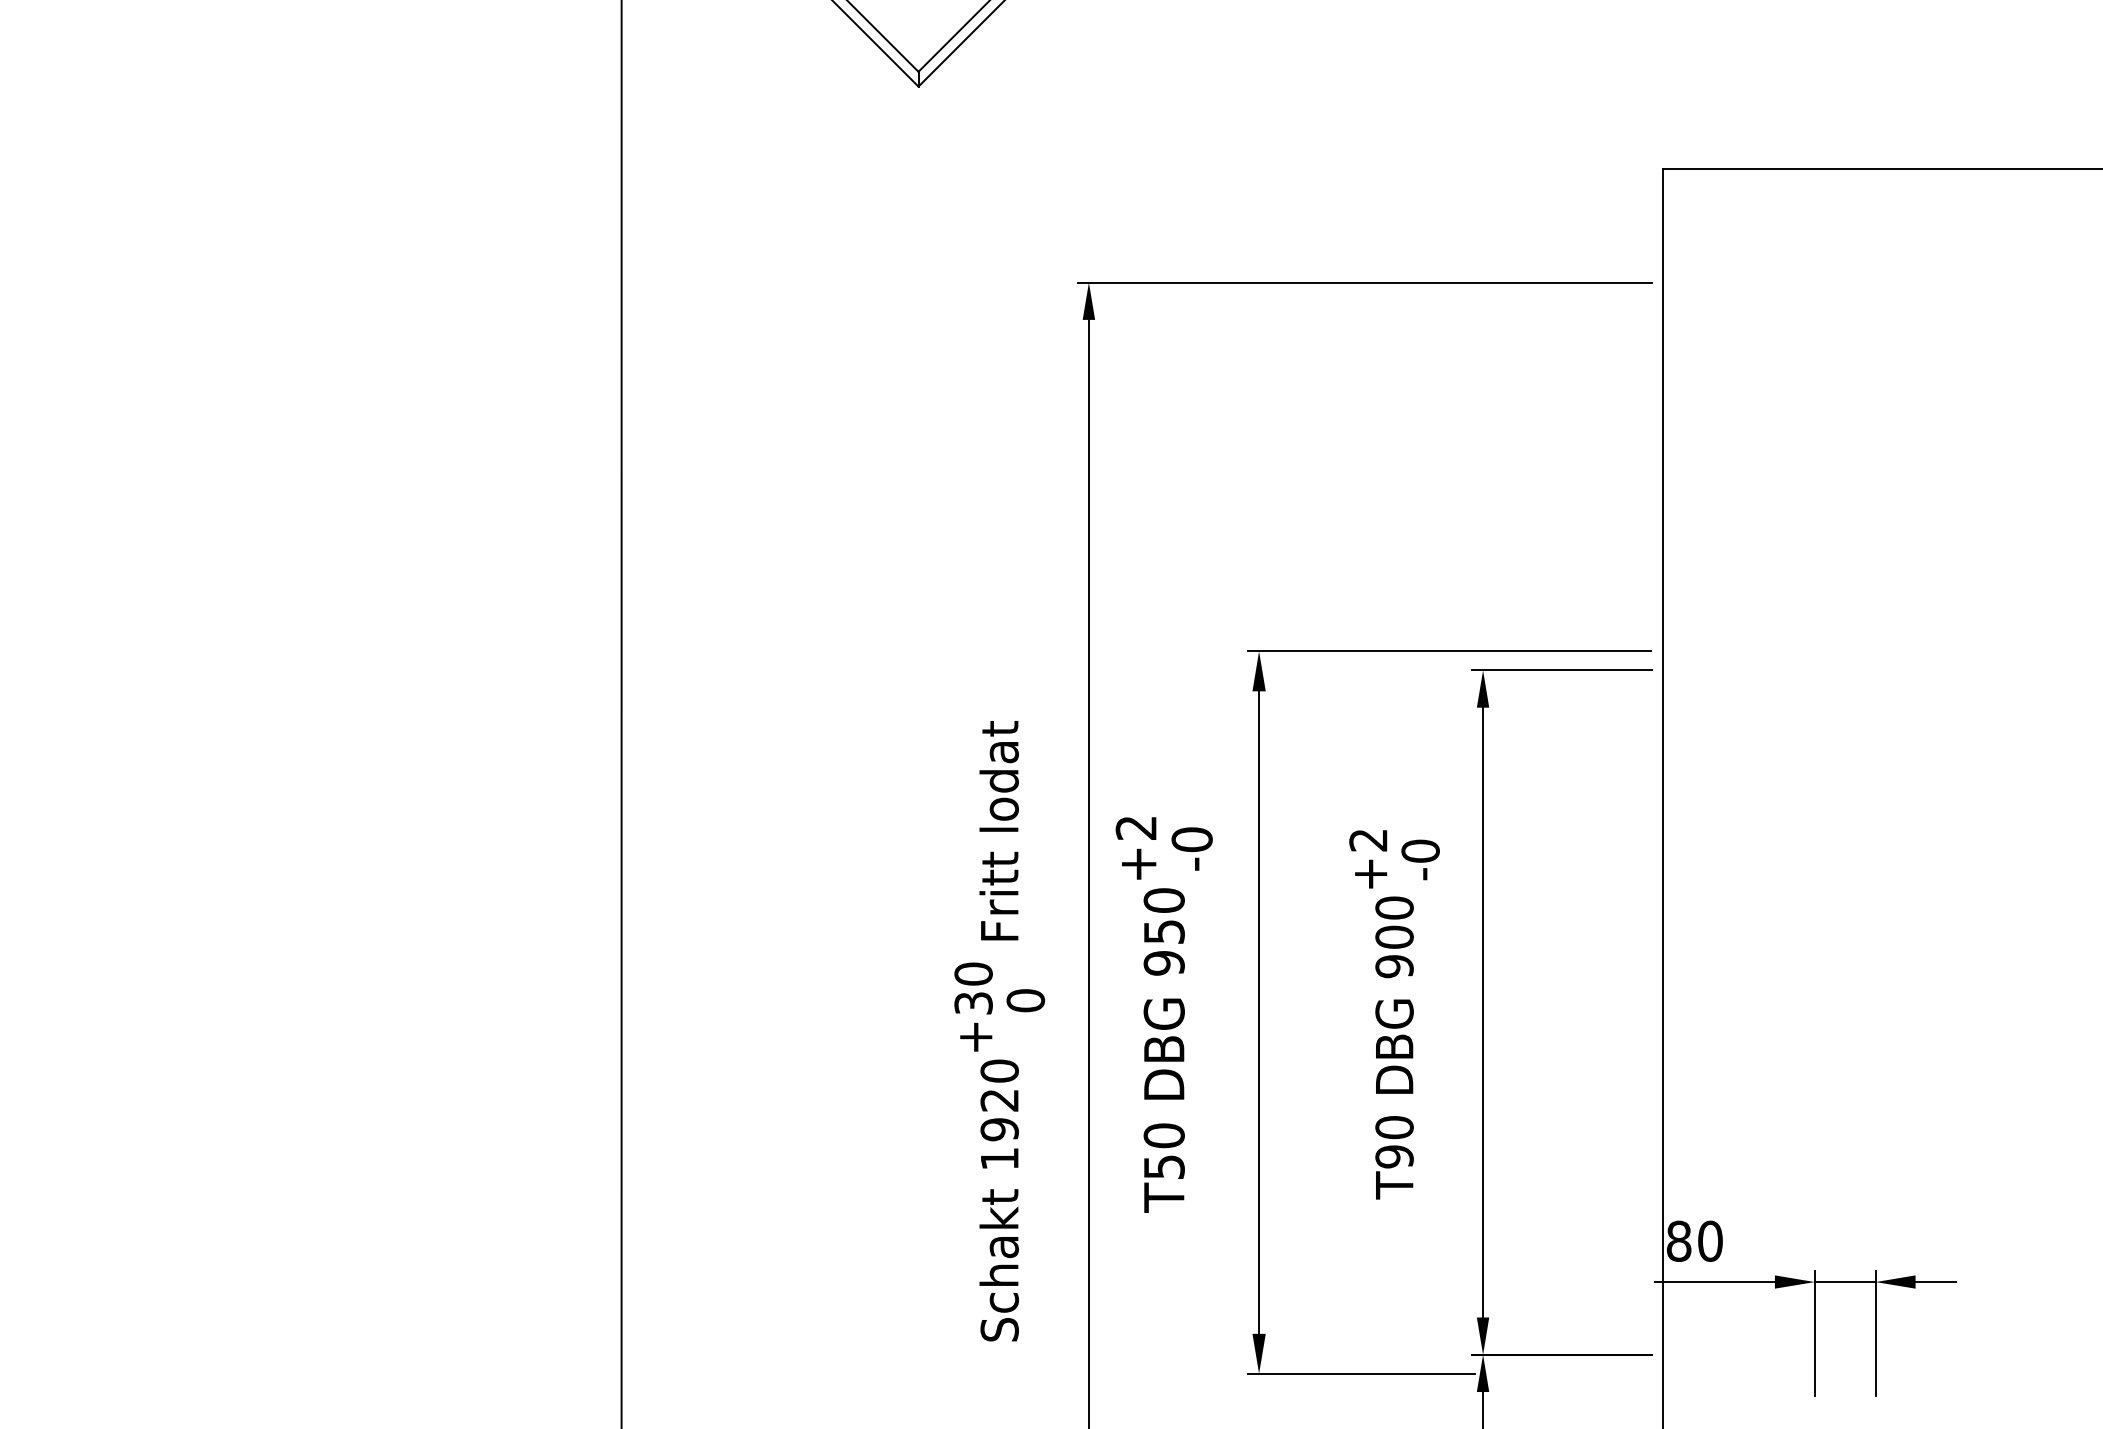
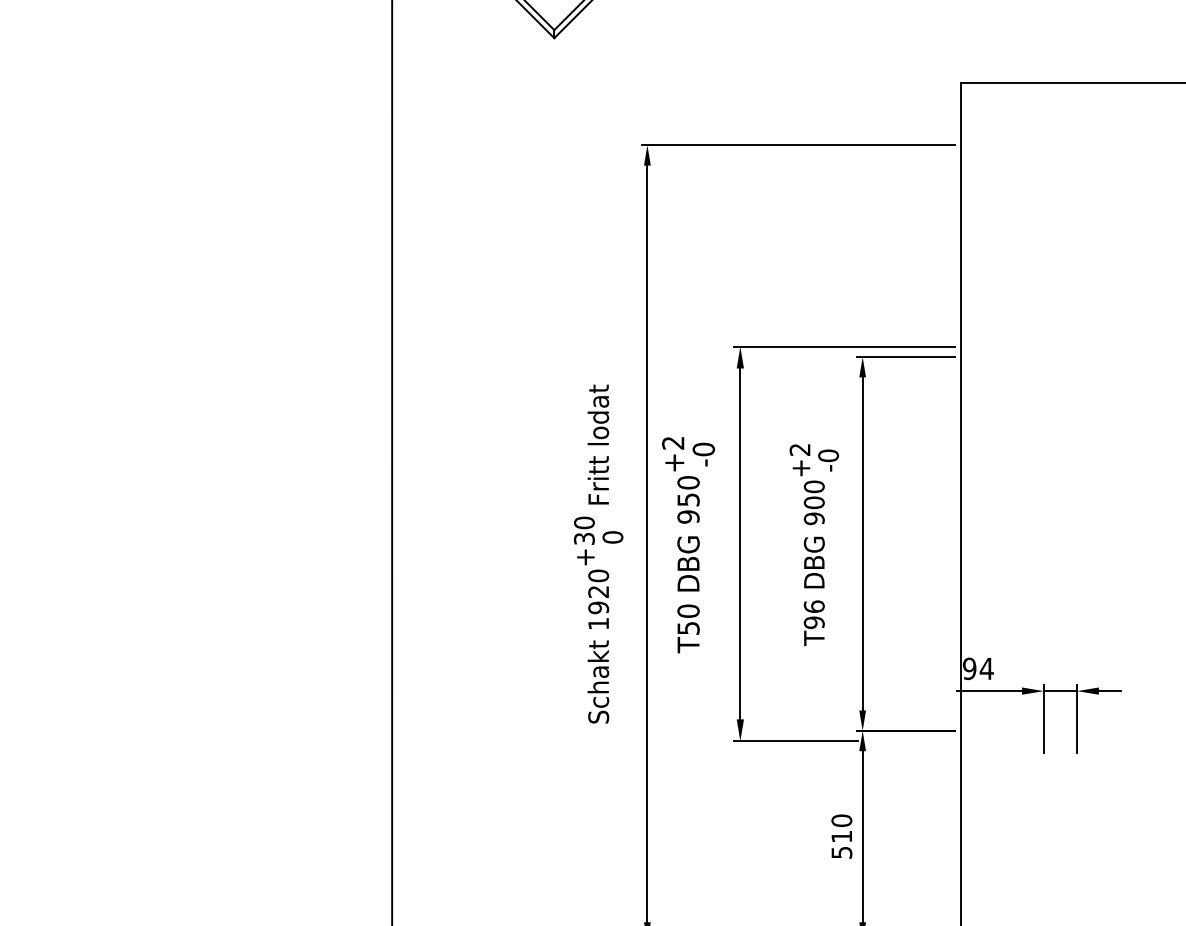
text: (1393, 1127) -> (813, 606), T90 -> T96
text: (1695, 1240) -> (978, 668), 80 -> 94

